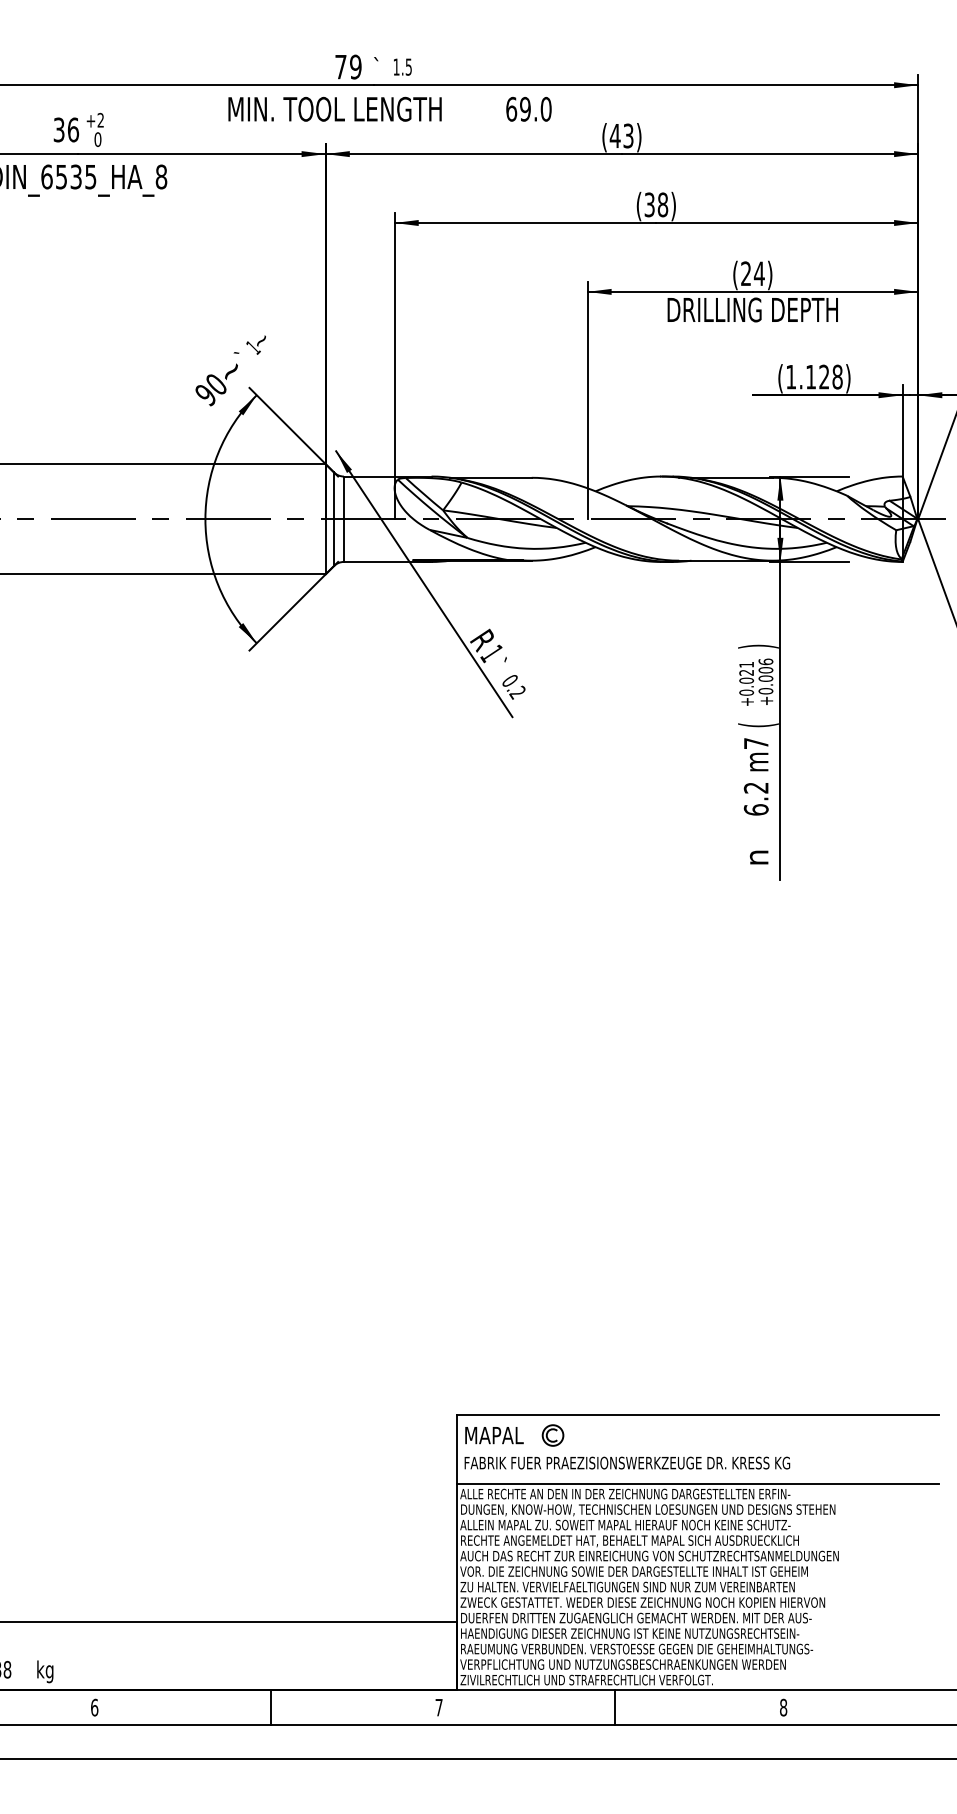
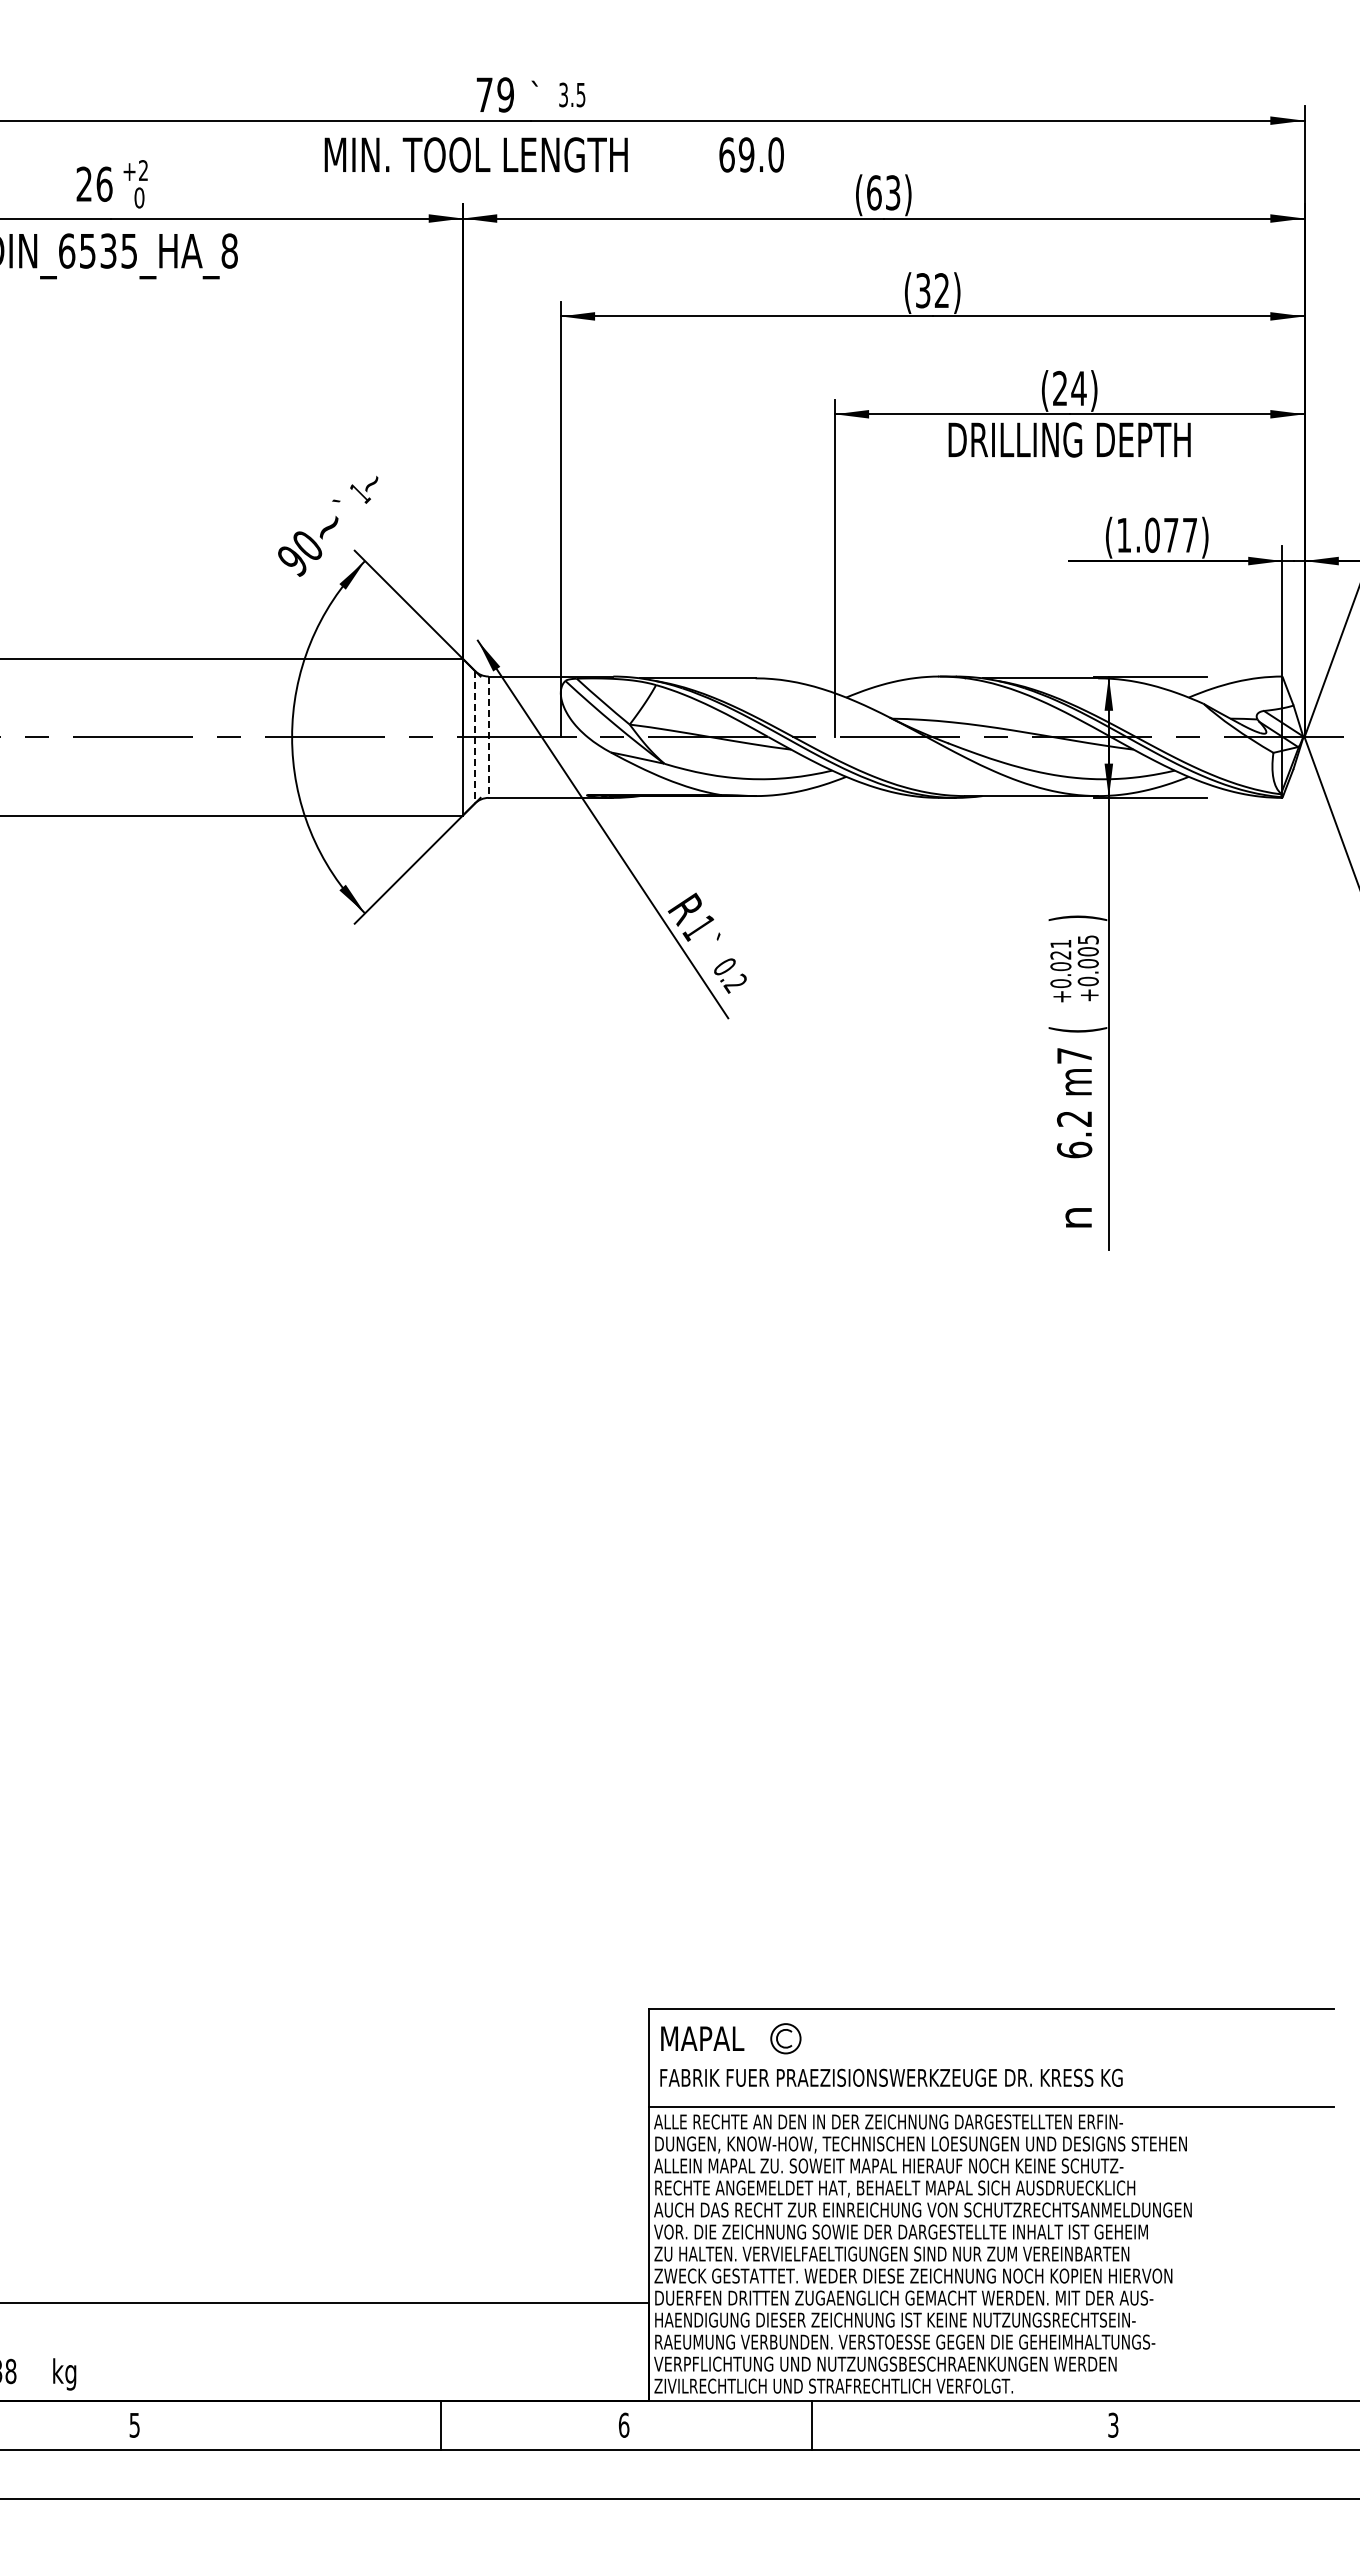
text: (396, 66) -> (563, 94), 1.5 -> 3.5
text: (58, 129) -> (83, 183), 36 -> 26
text: (615, 135) -> (874, 192), (43) -> (63)
text: (662, 204) -> (941, 290), (38) -> (32)
text: (824, 377) -> (1171, 535), (1.128) -> (1.077)
line: (333, 519) -> (474, 737), solid -> dashed
line: (343, 519) -> (488, 737), solid -> dashed
text: (765, 661) -> (1087, 939), +0.006 -> +0.005
text: (94, 1707) -> (134, 2424), 6 -> 5
line: (270, 1707) -> (440, 2424), moved
text: (438, 1707) -> (623, 2424), 7 -> 6
line: (614, 1707) -> (811, 2424), moved
text: (783, 1707) -> (1113, 2424), 8 -> 3

